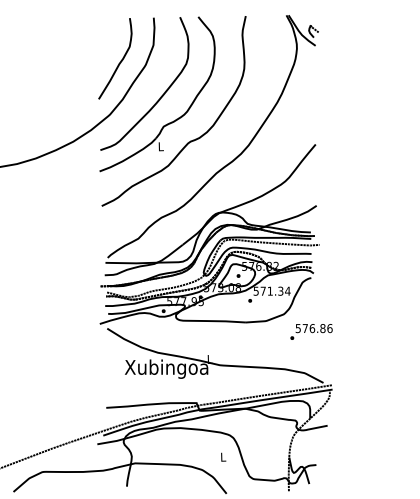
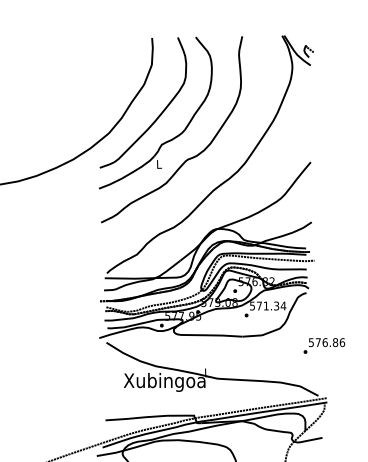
curve: (120, 60) -> (119, 79), removed
text: (311, 331) -> (324, 345), moved

